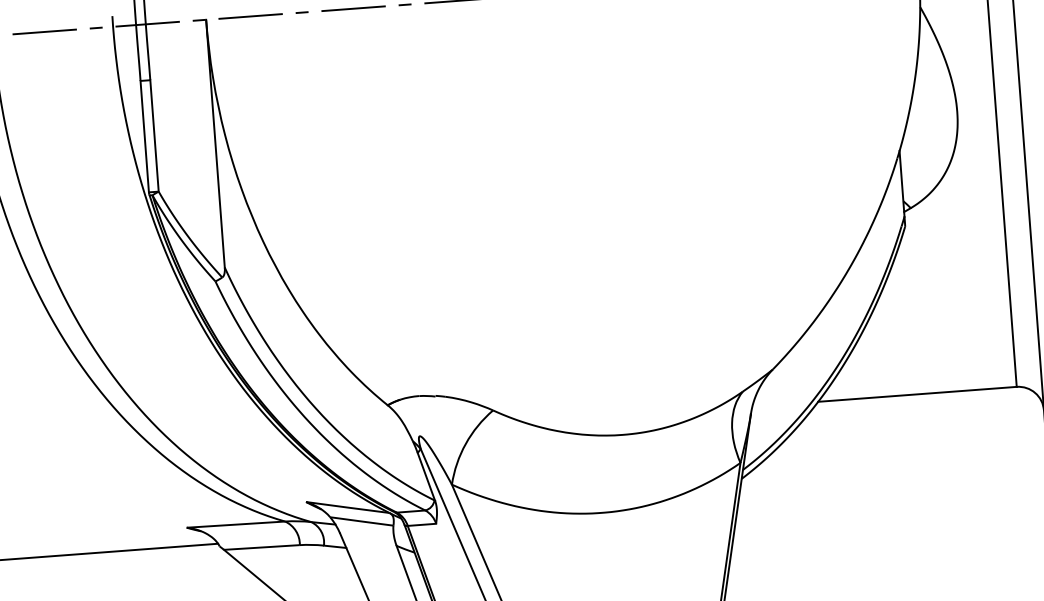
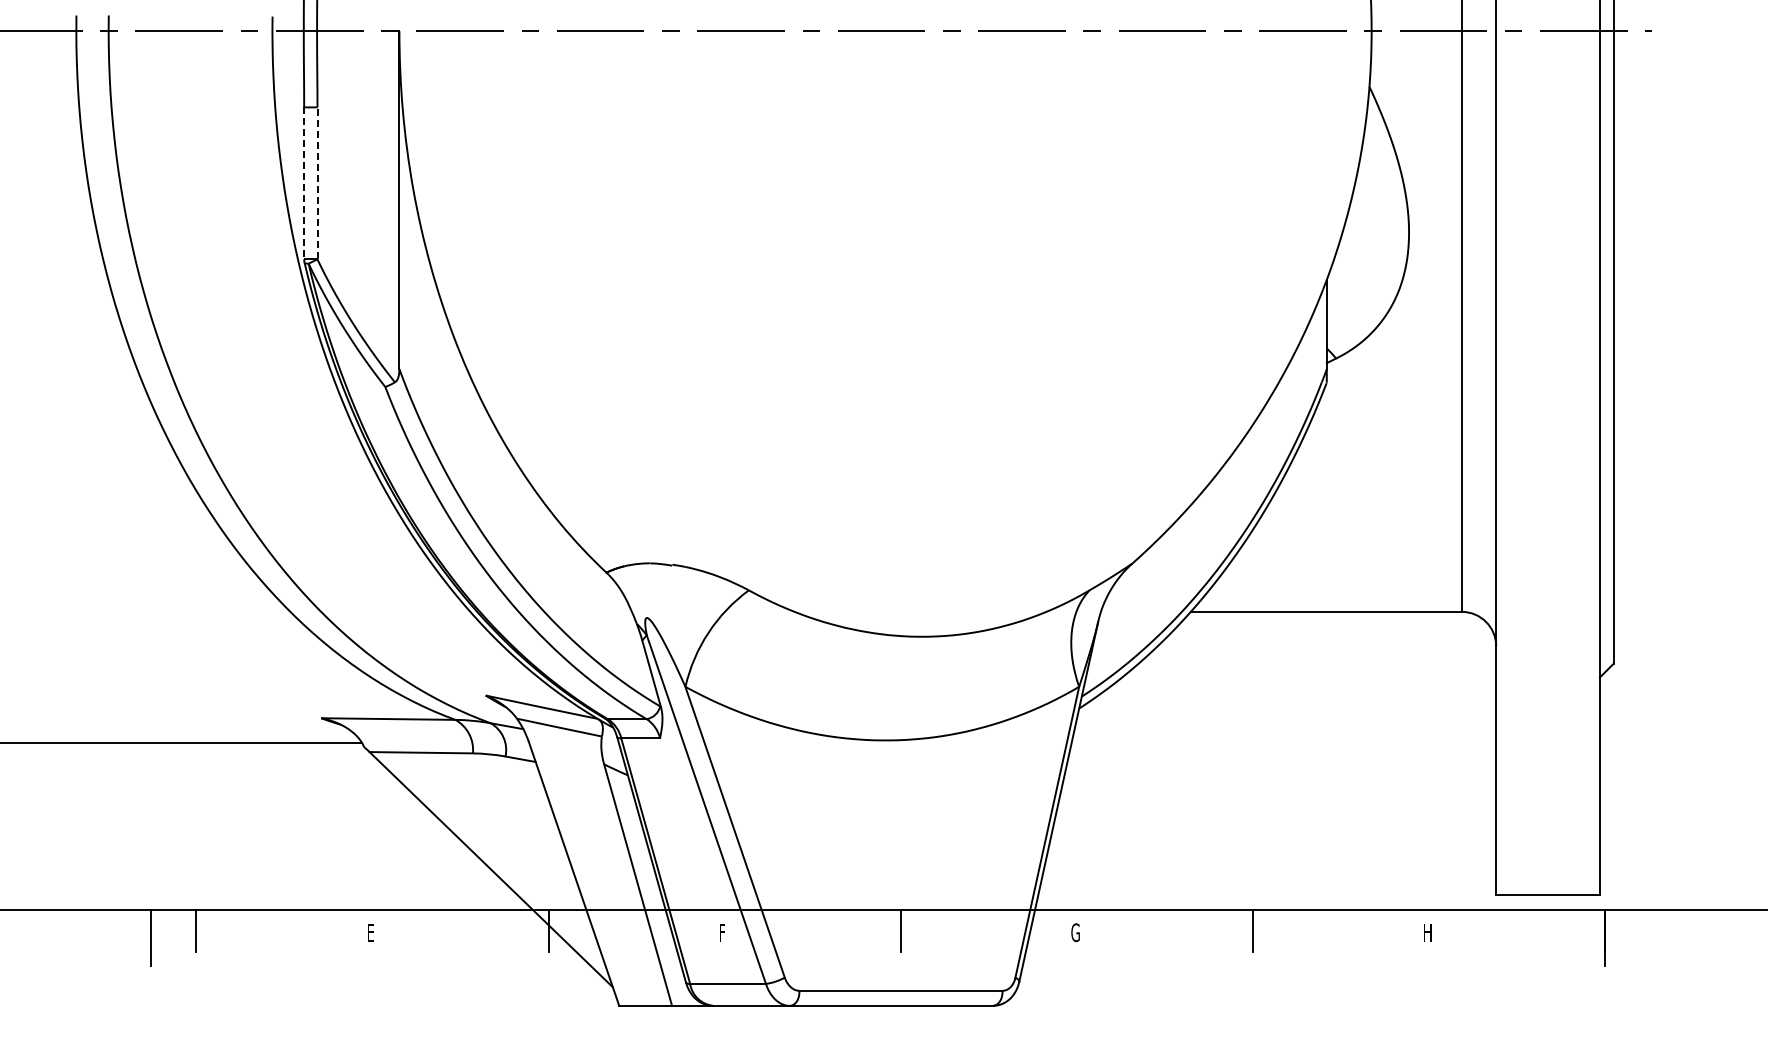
line: (154, 135) -> (317, 182), solid -> dashed
line: (144, 136) -> (304, 183), solid -> dashed

